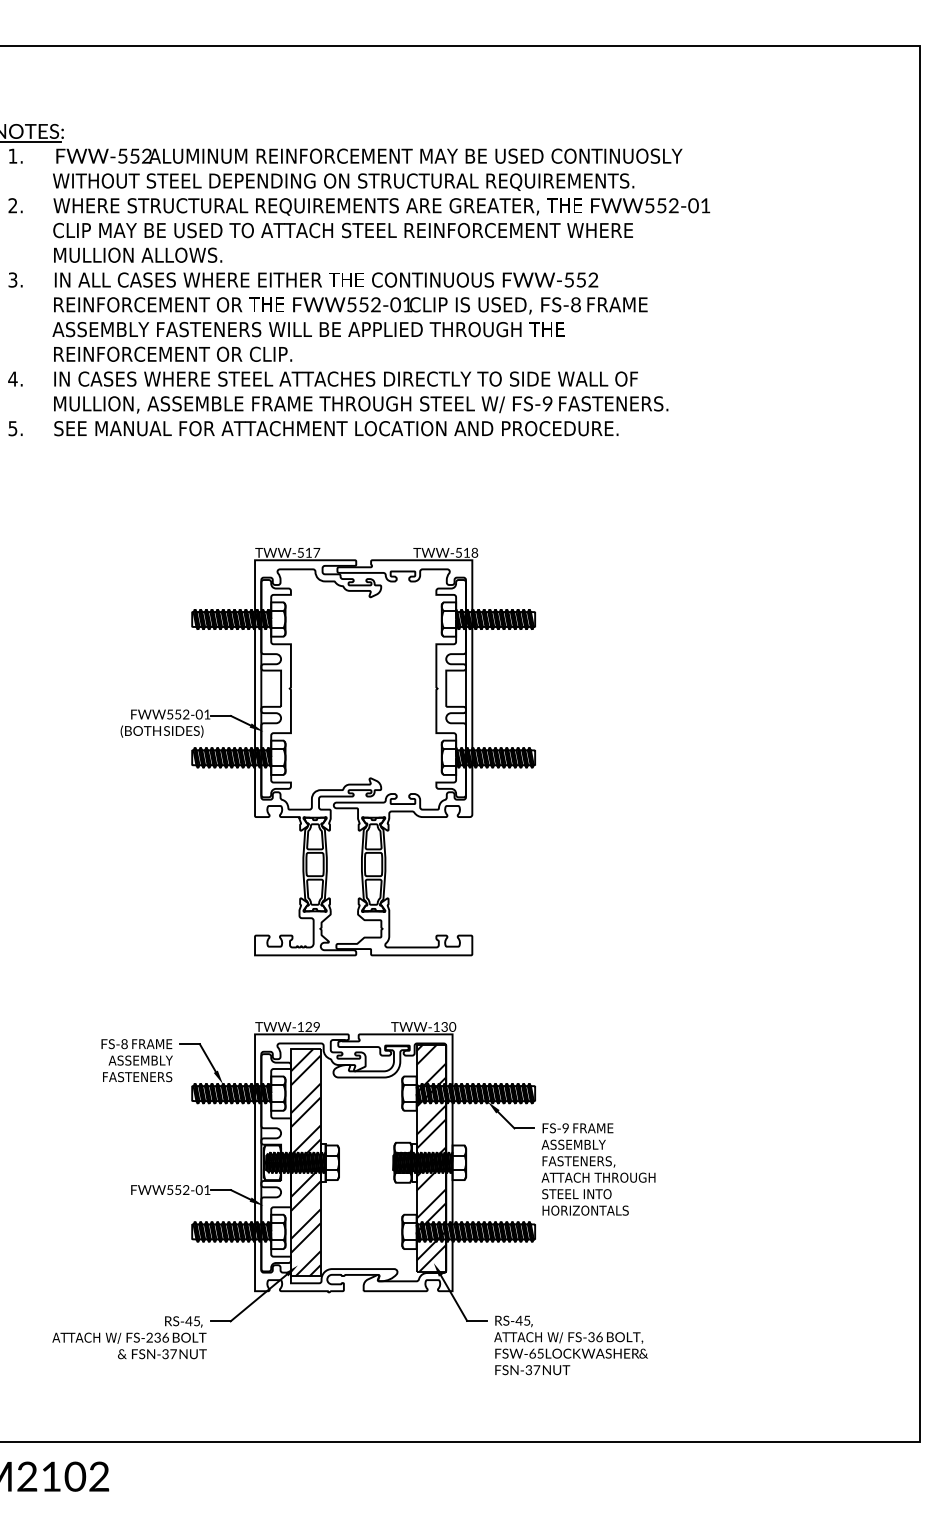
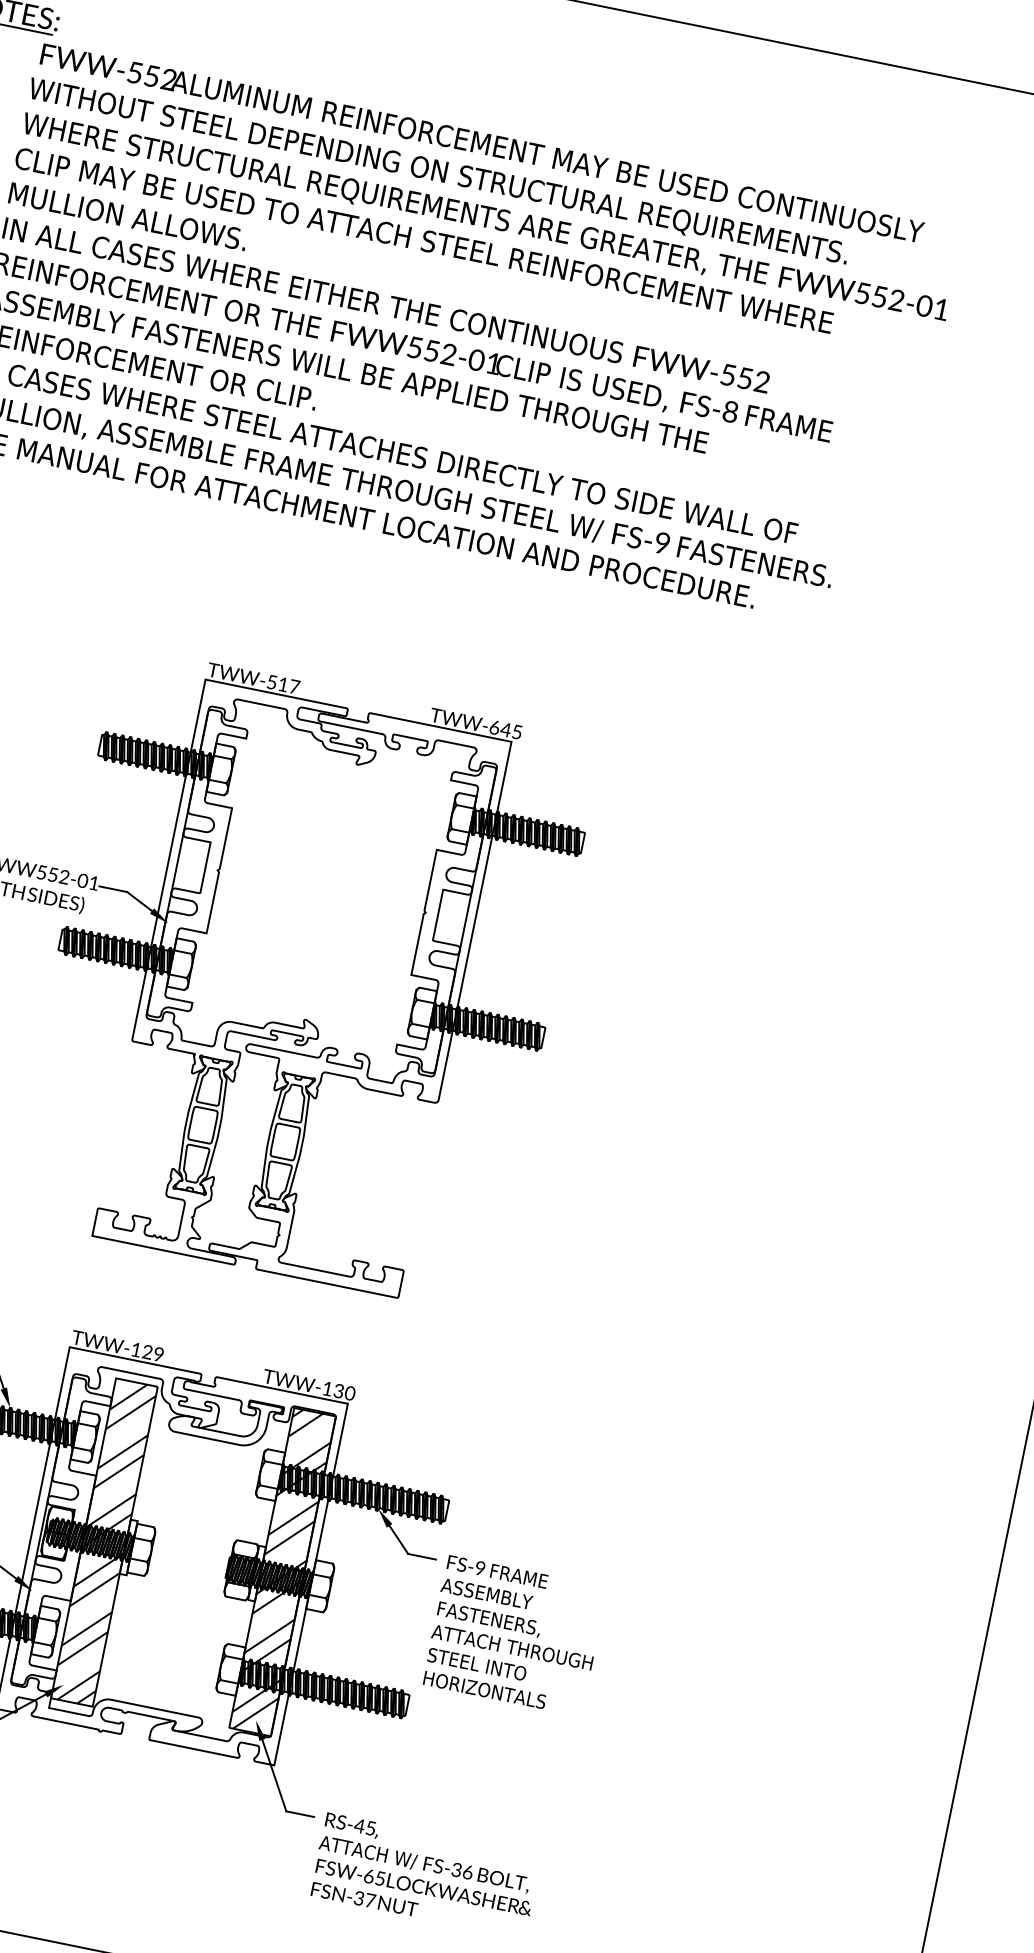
text: (466, 552) -> (505, 729), TWW-518 -> TWW-645

